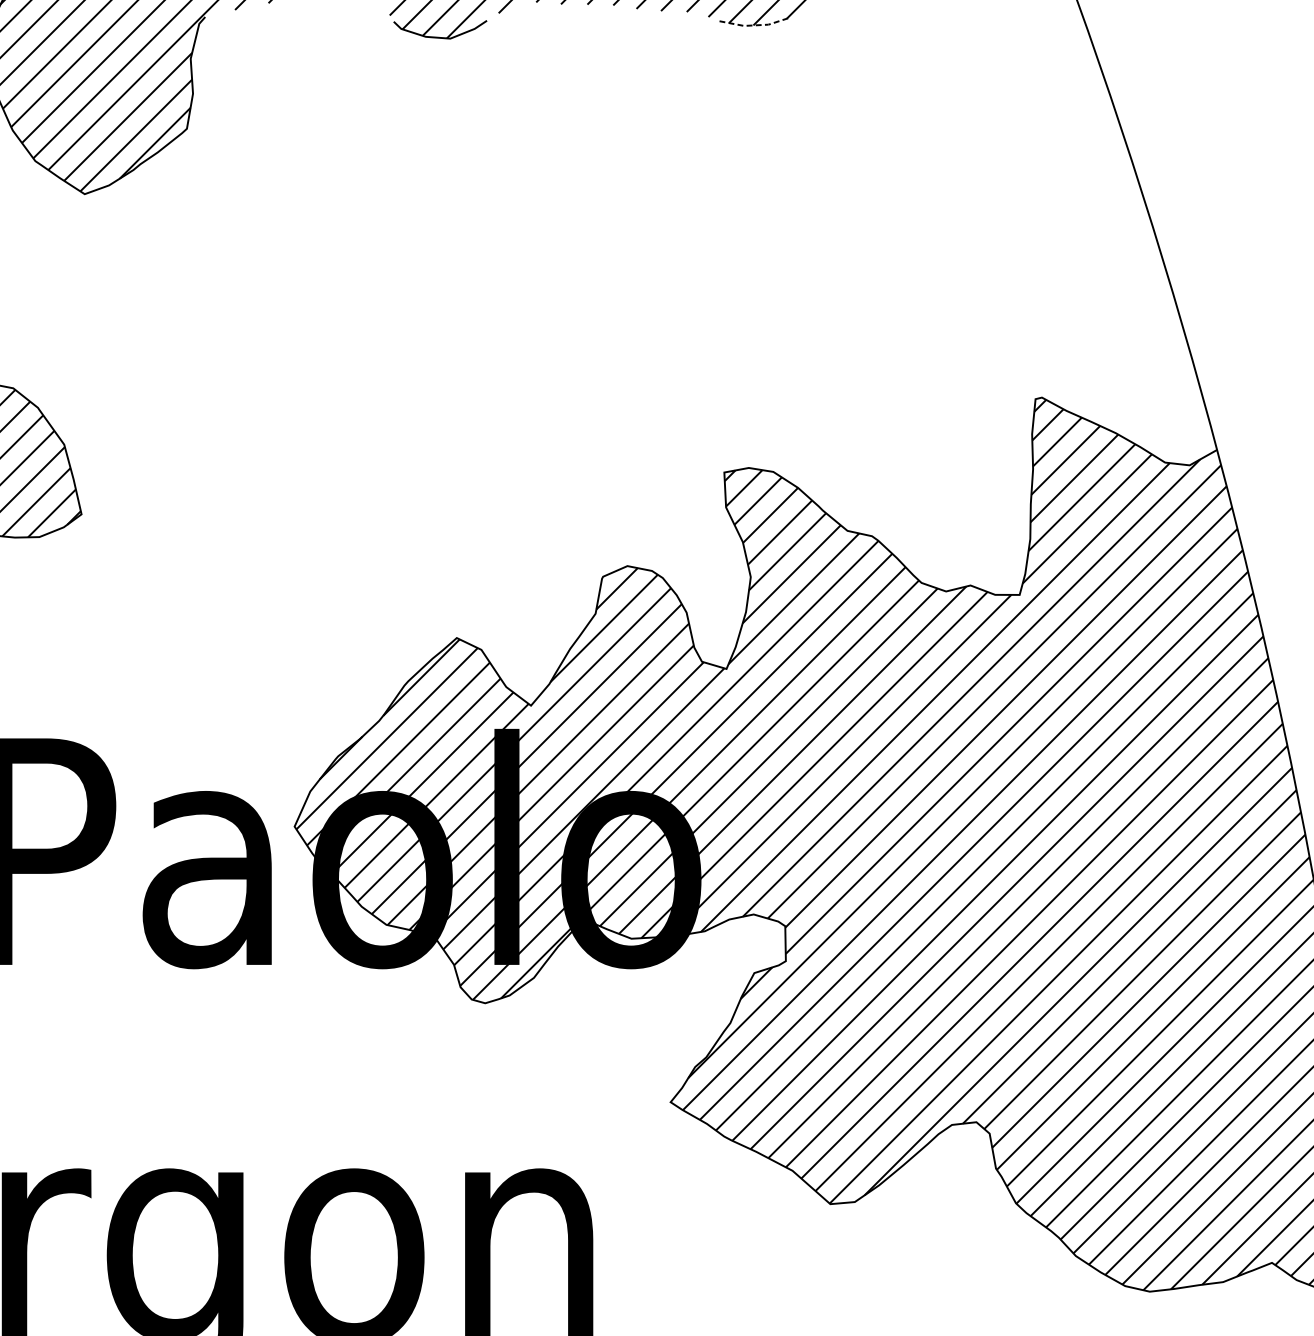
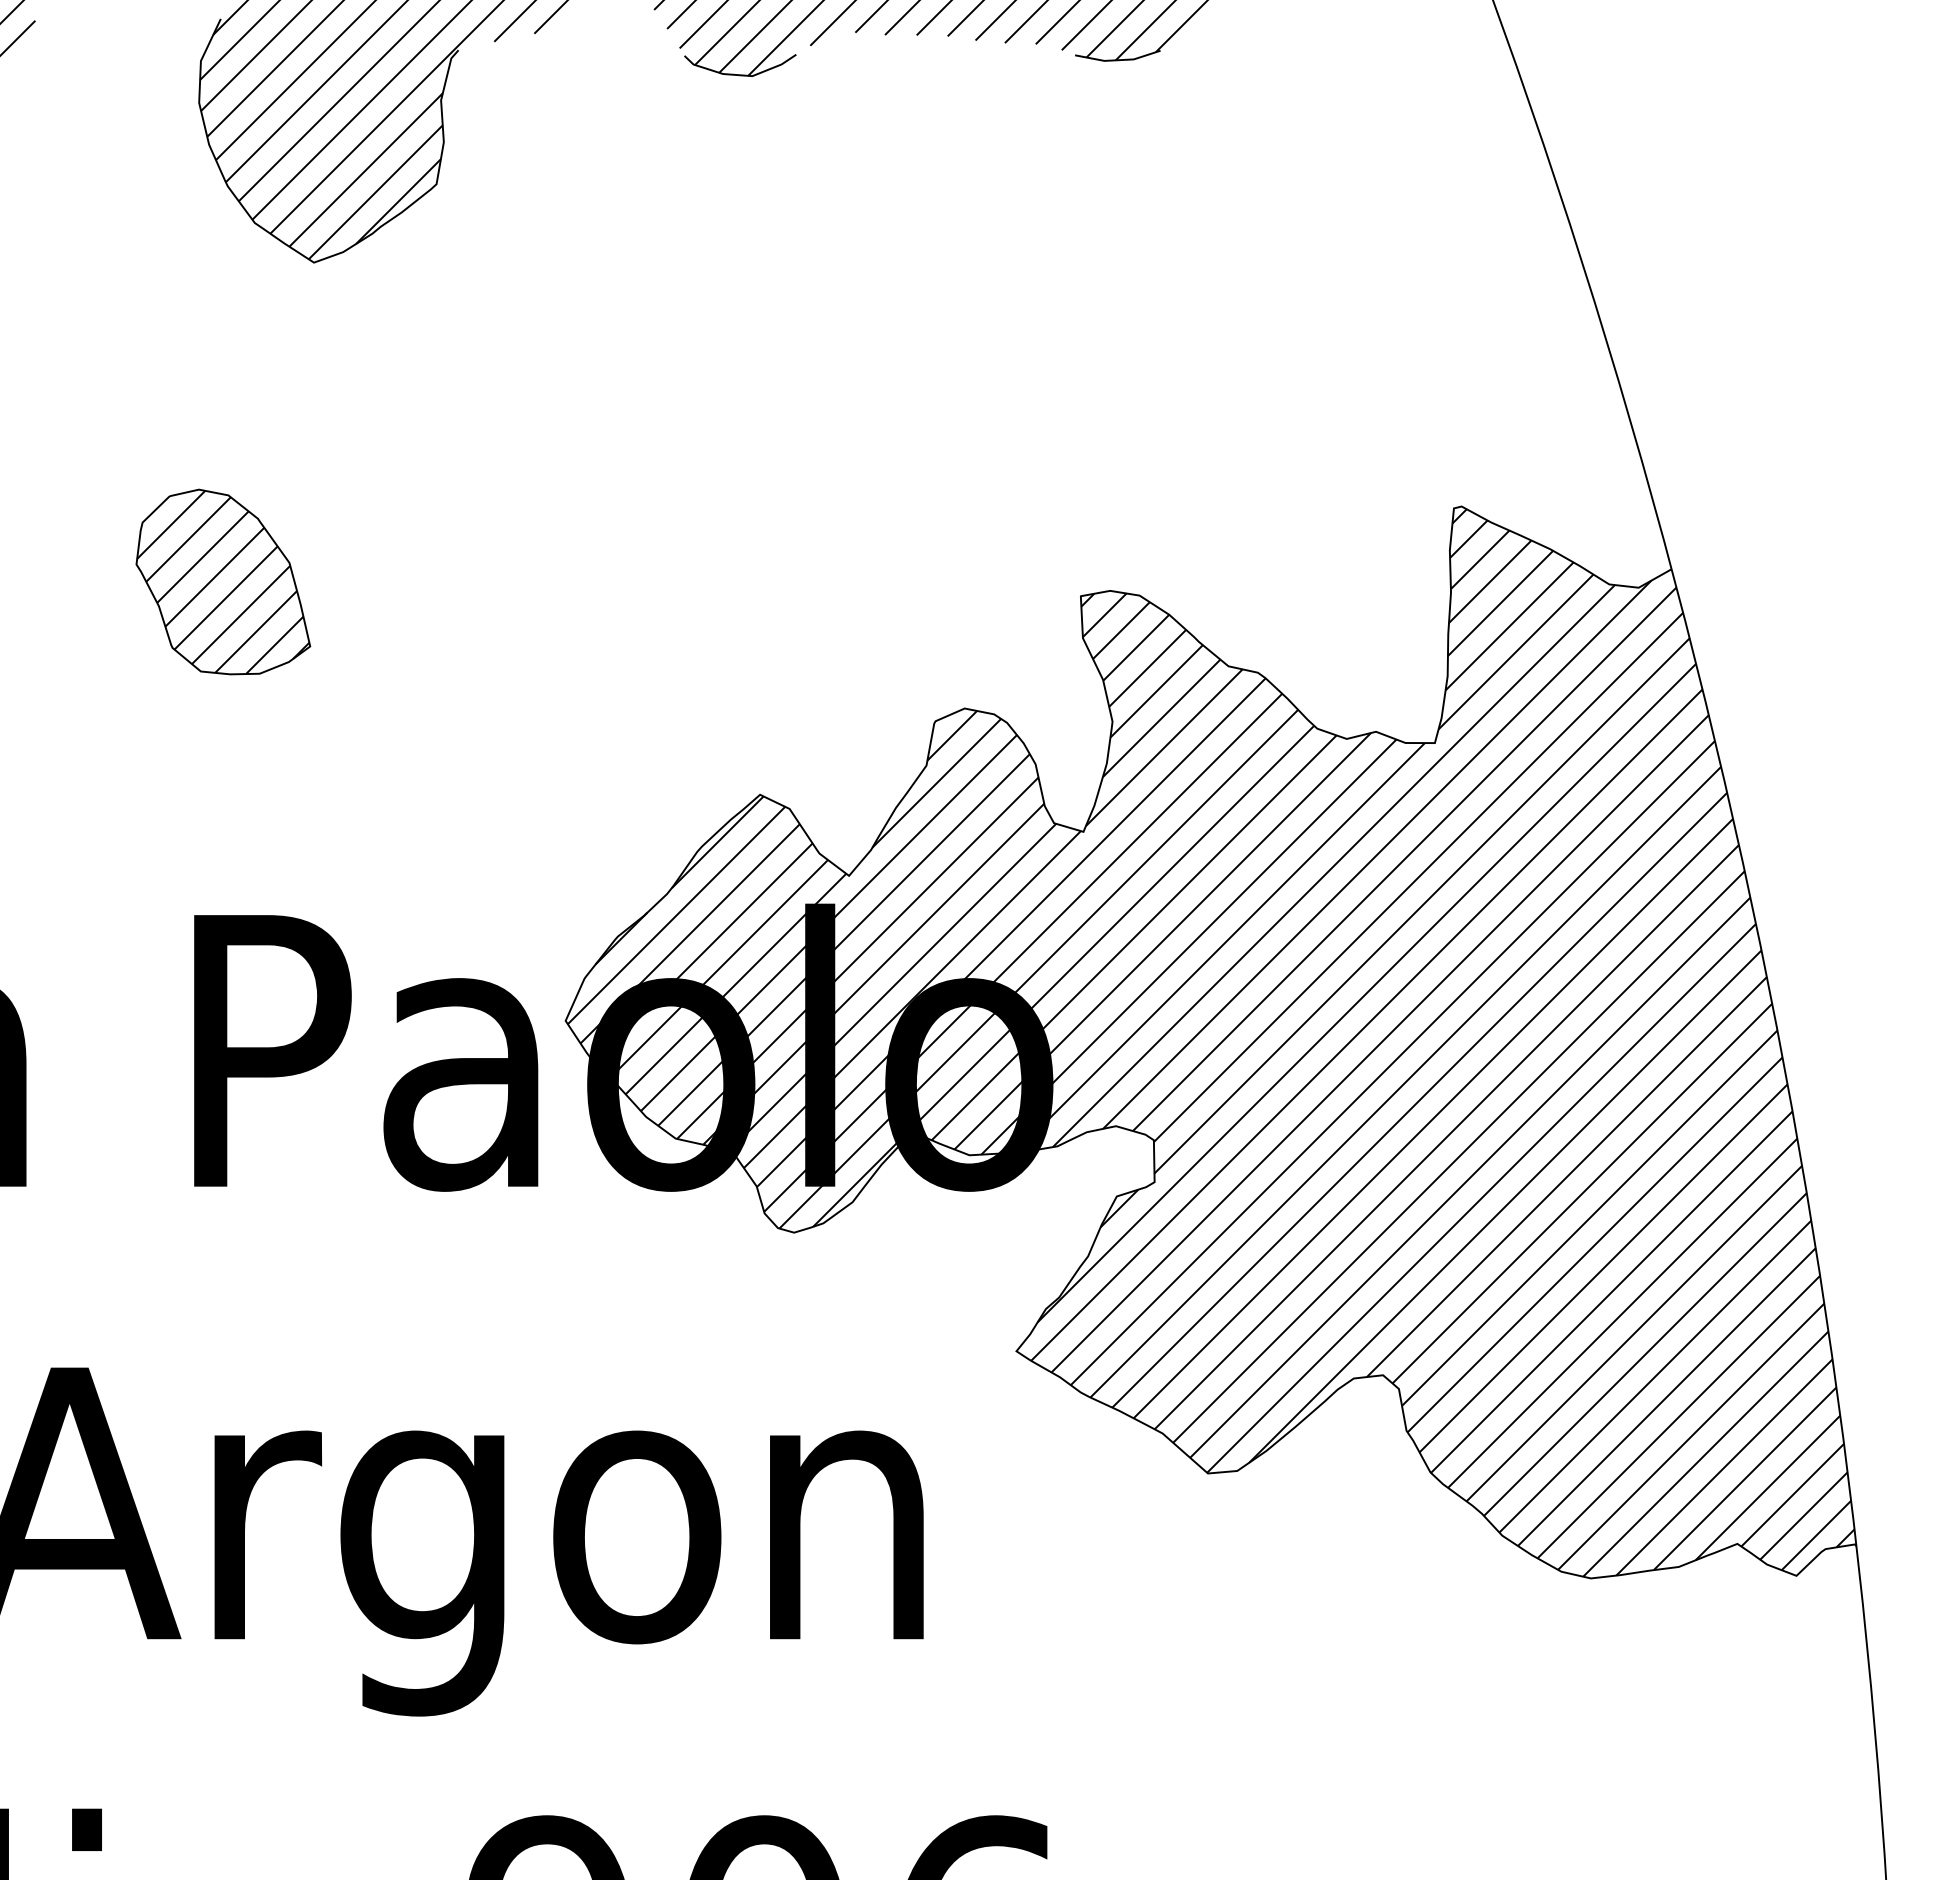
line: (756, 25) -> (1119, 60), dashed -> solid

